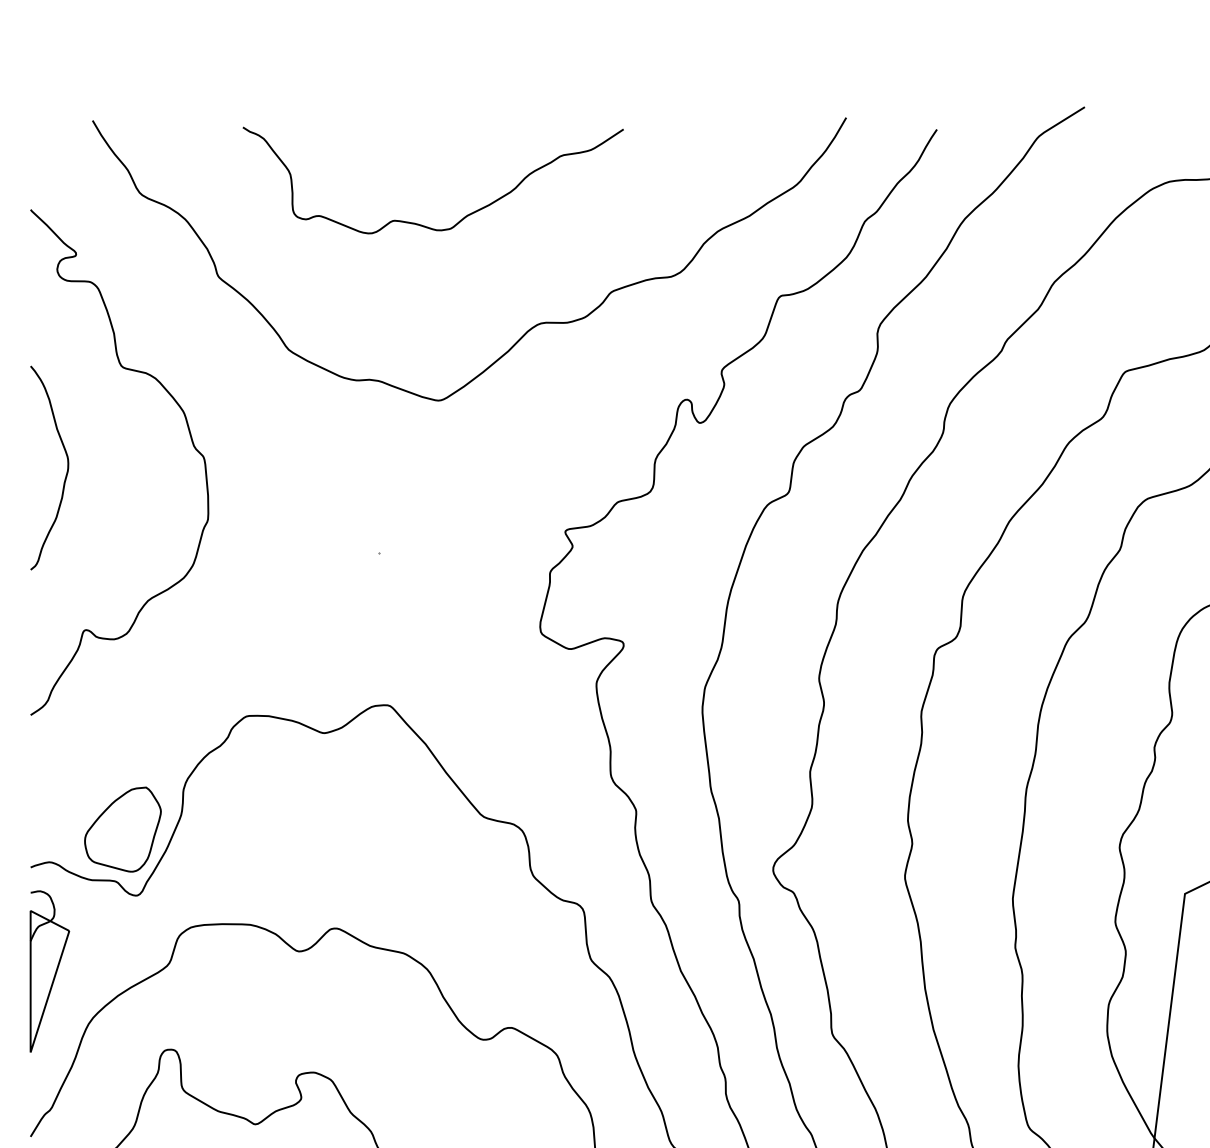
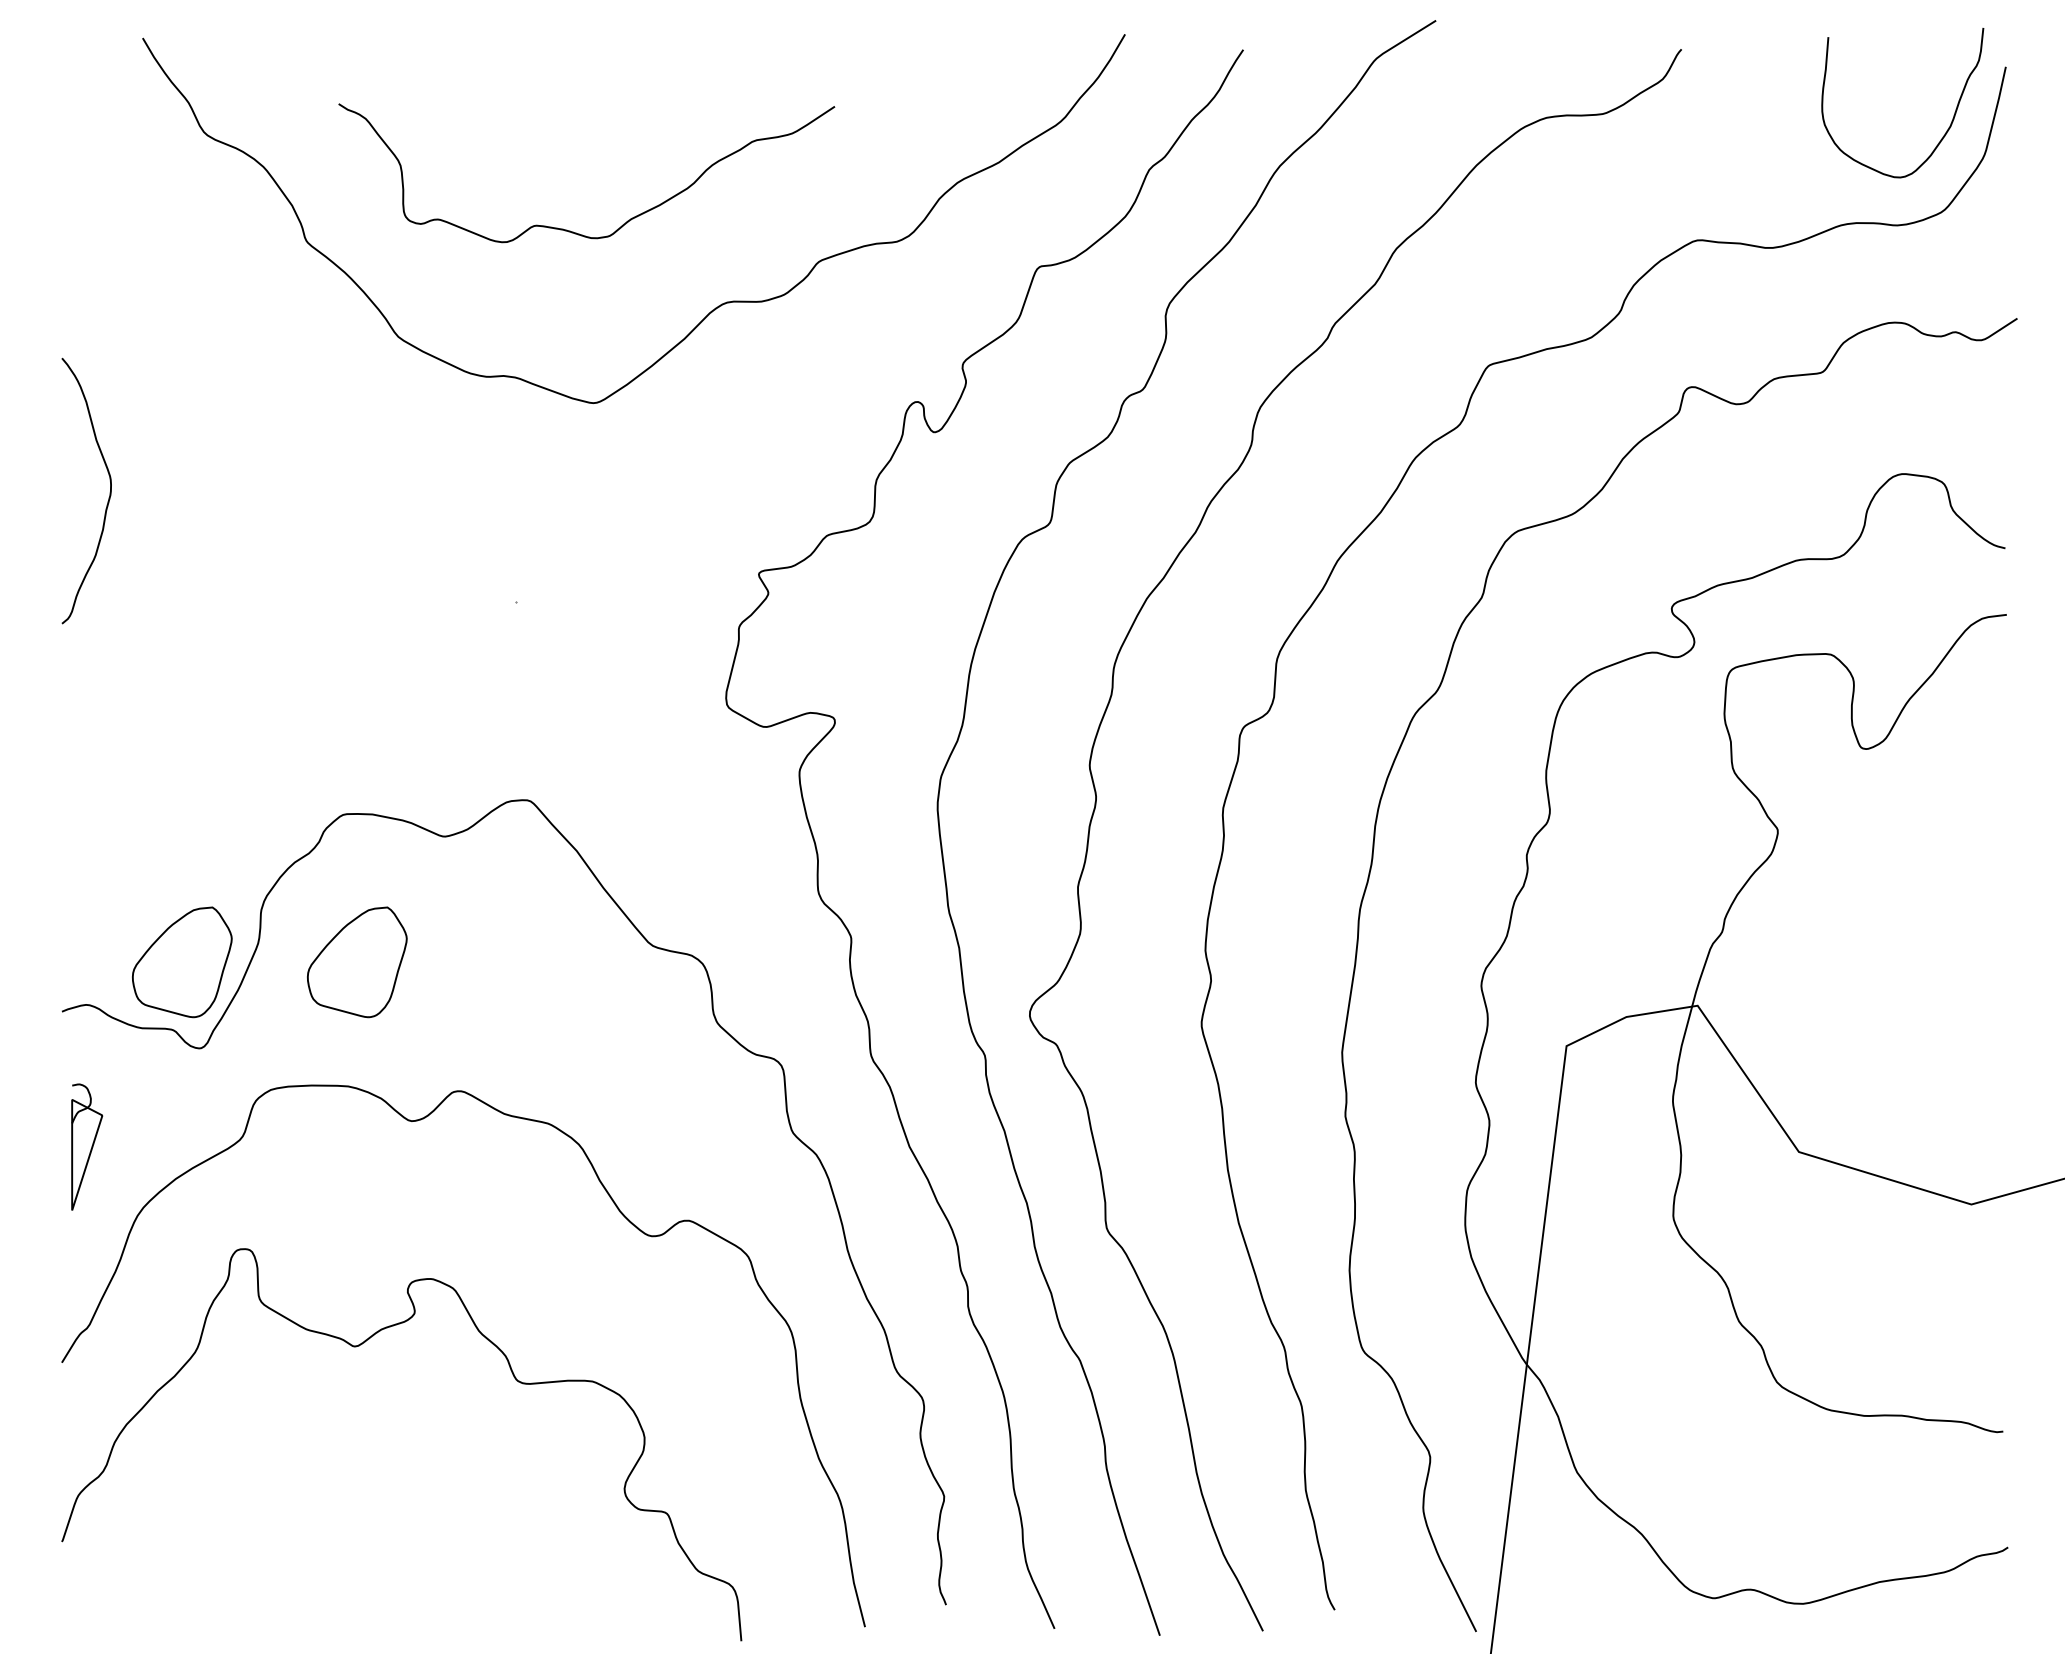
curve: (420, 224) -> (570, 230), moved
curve: (190, 438) -> (270, 452), removed
part: (257, 829) -> (357, 962), added
part: (50, 970) -> (87, 1146), size x0.6

